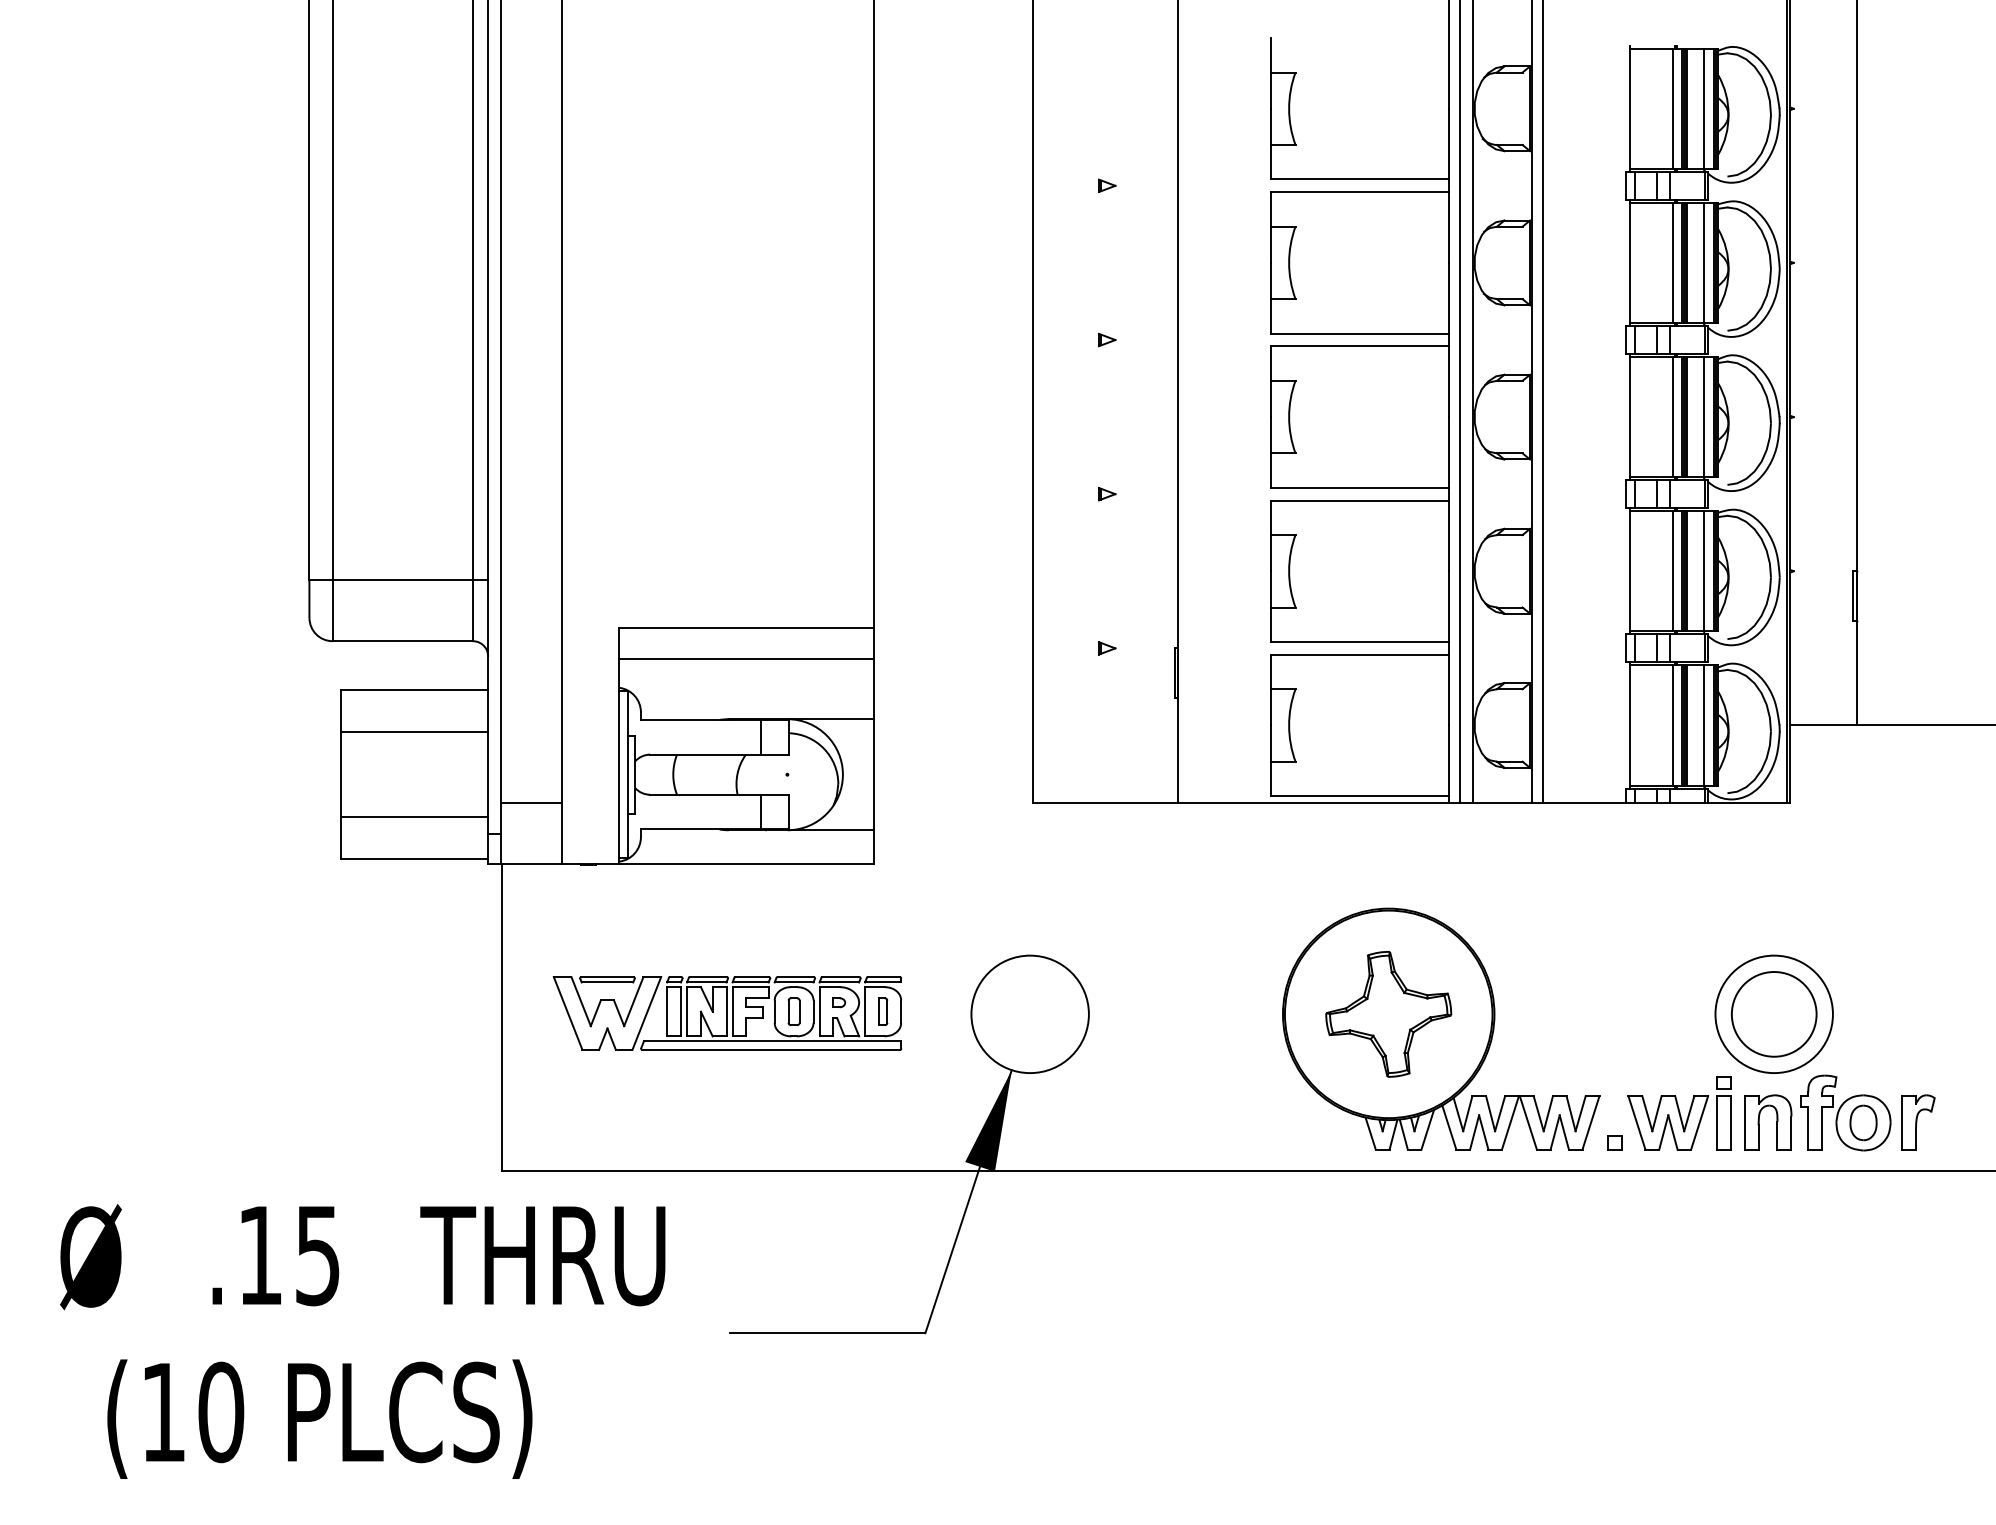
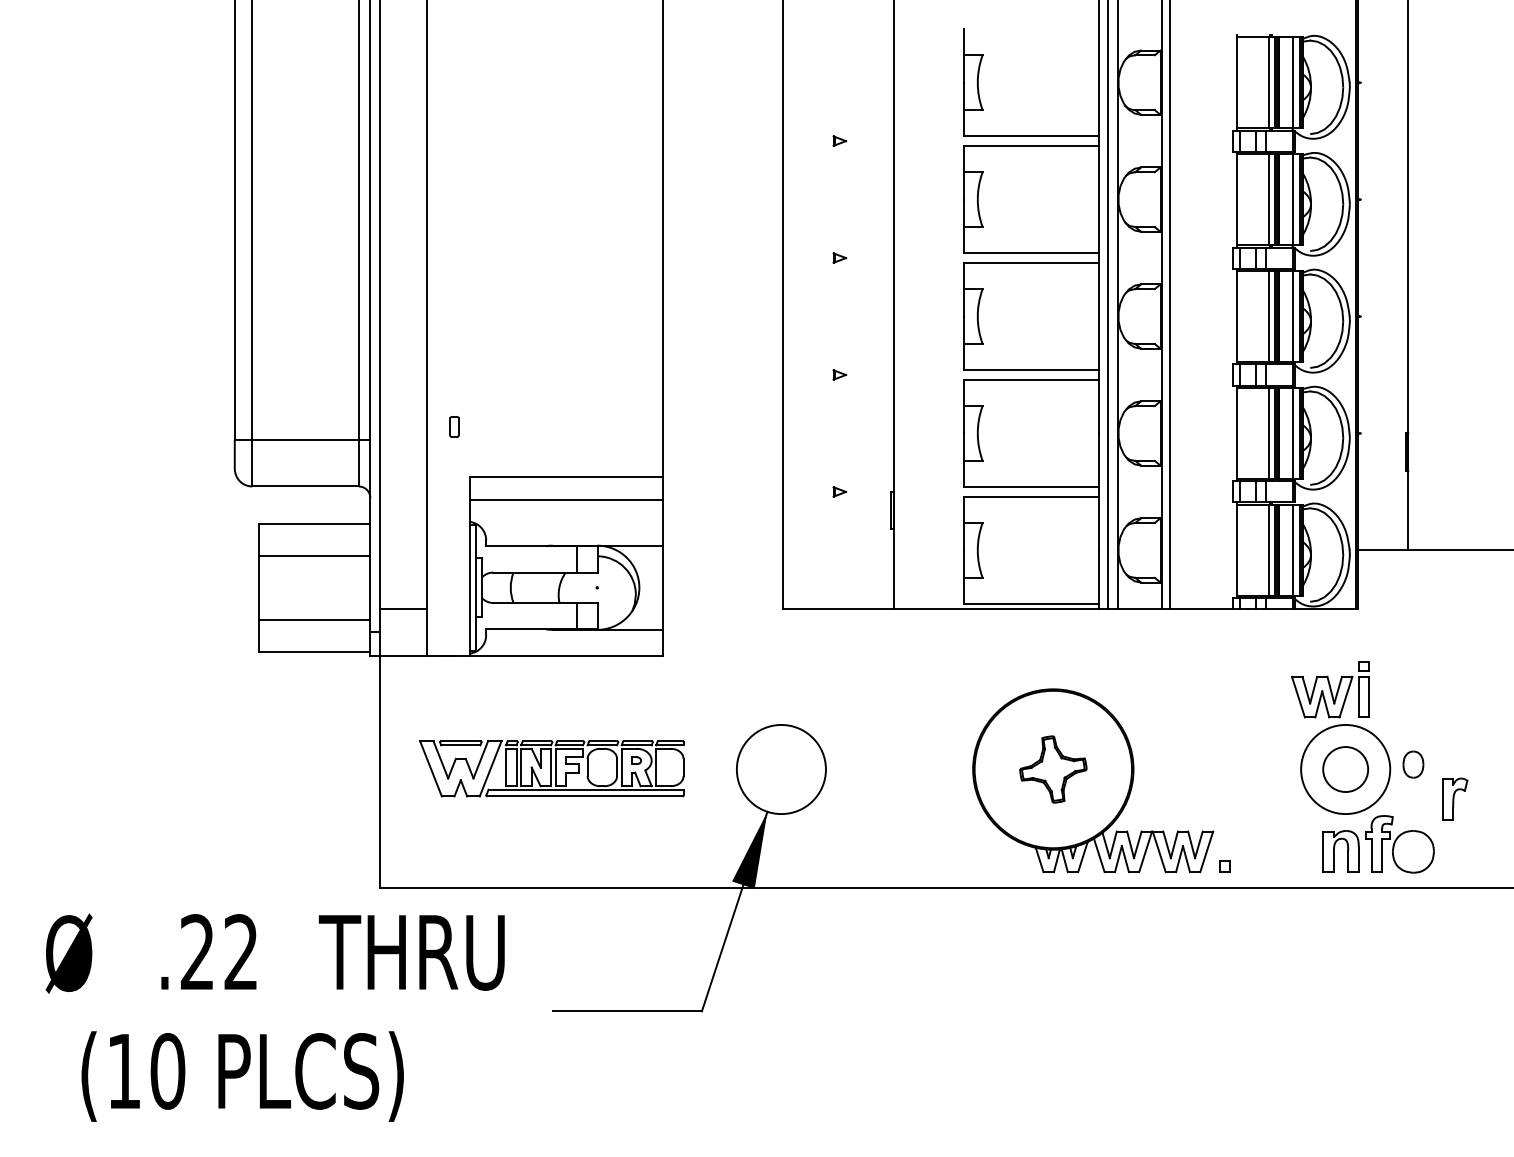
part: (793, 1011) -> (454, 426), moved
part: (883, 1011) -> (670, 767), removed
part: (1388, 1014) -> (1053, 769), size x0.7
circle: (1773, 1014) -> (1345, 769), size x0.7
part: (1679, 1113) -> (1330, 689), moved
part: (1863, 1122) -> (1413, 764), moved
part: (1918, 1122) -> (1455, 799), moved
text: (288, 1255) -> (218, 952), .15 -> .22

